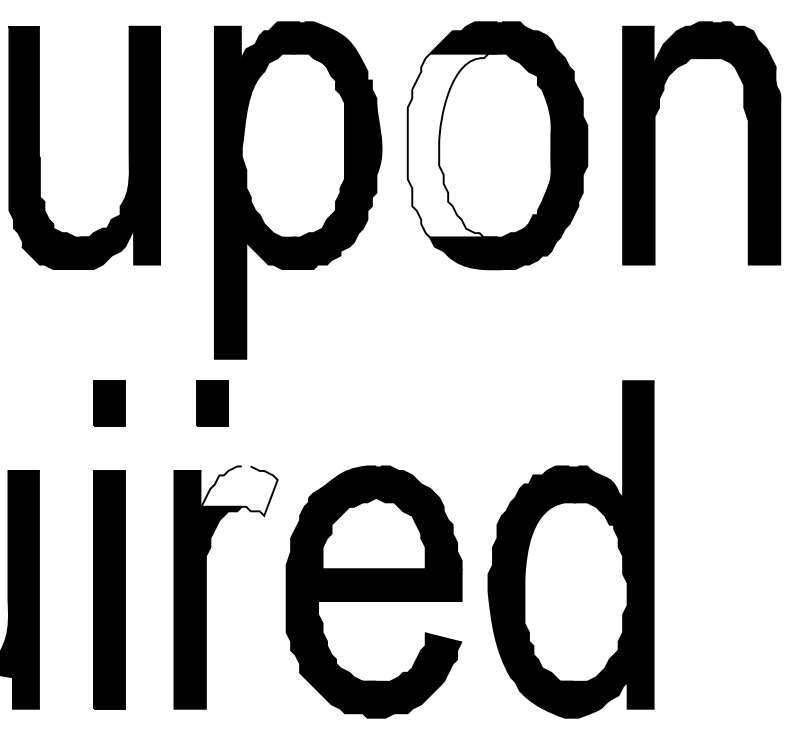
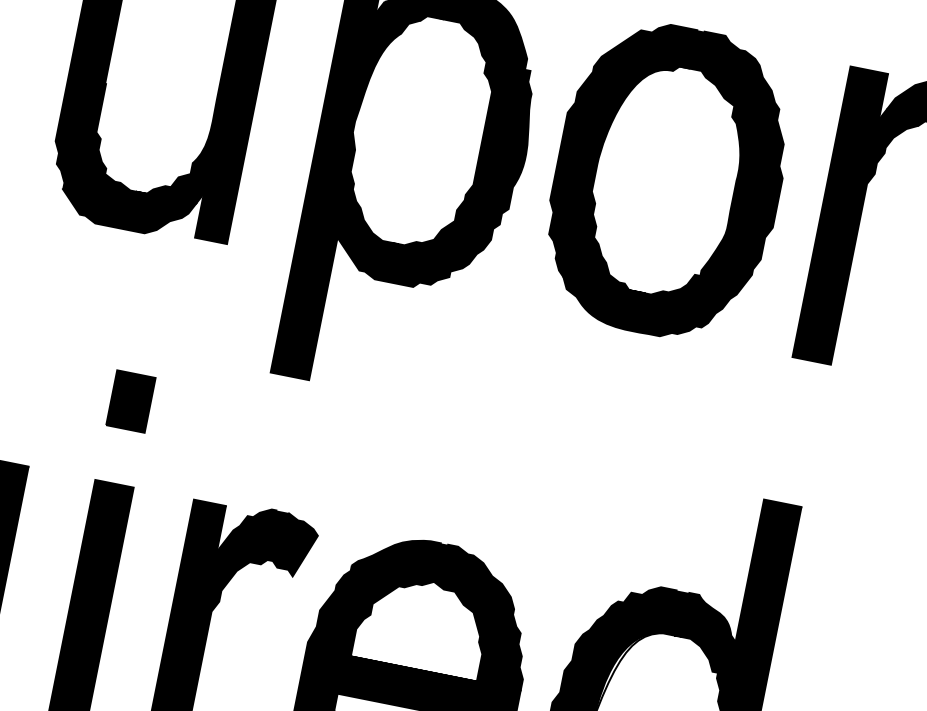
fill: (452, 145) -> (613, 169), added
part: (212, 403) -> (256, 426), removed
fill: (239, 490) -> (268, 539), added

